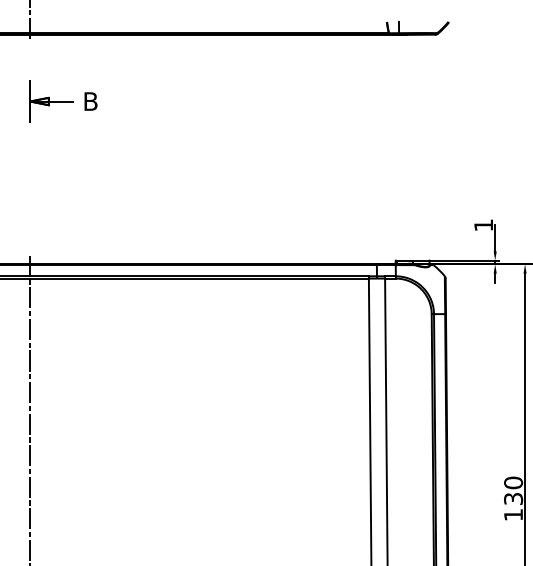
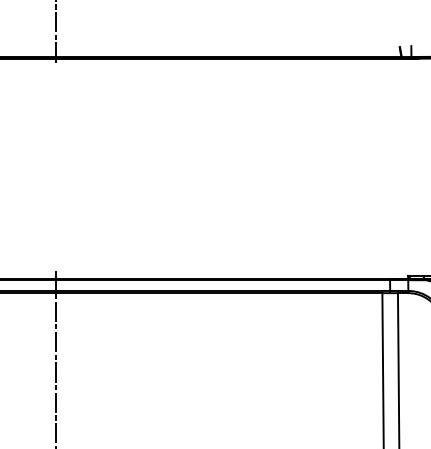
part: (63, 101) -> (88, 122), removed

